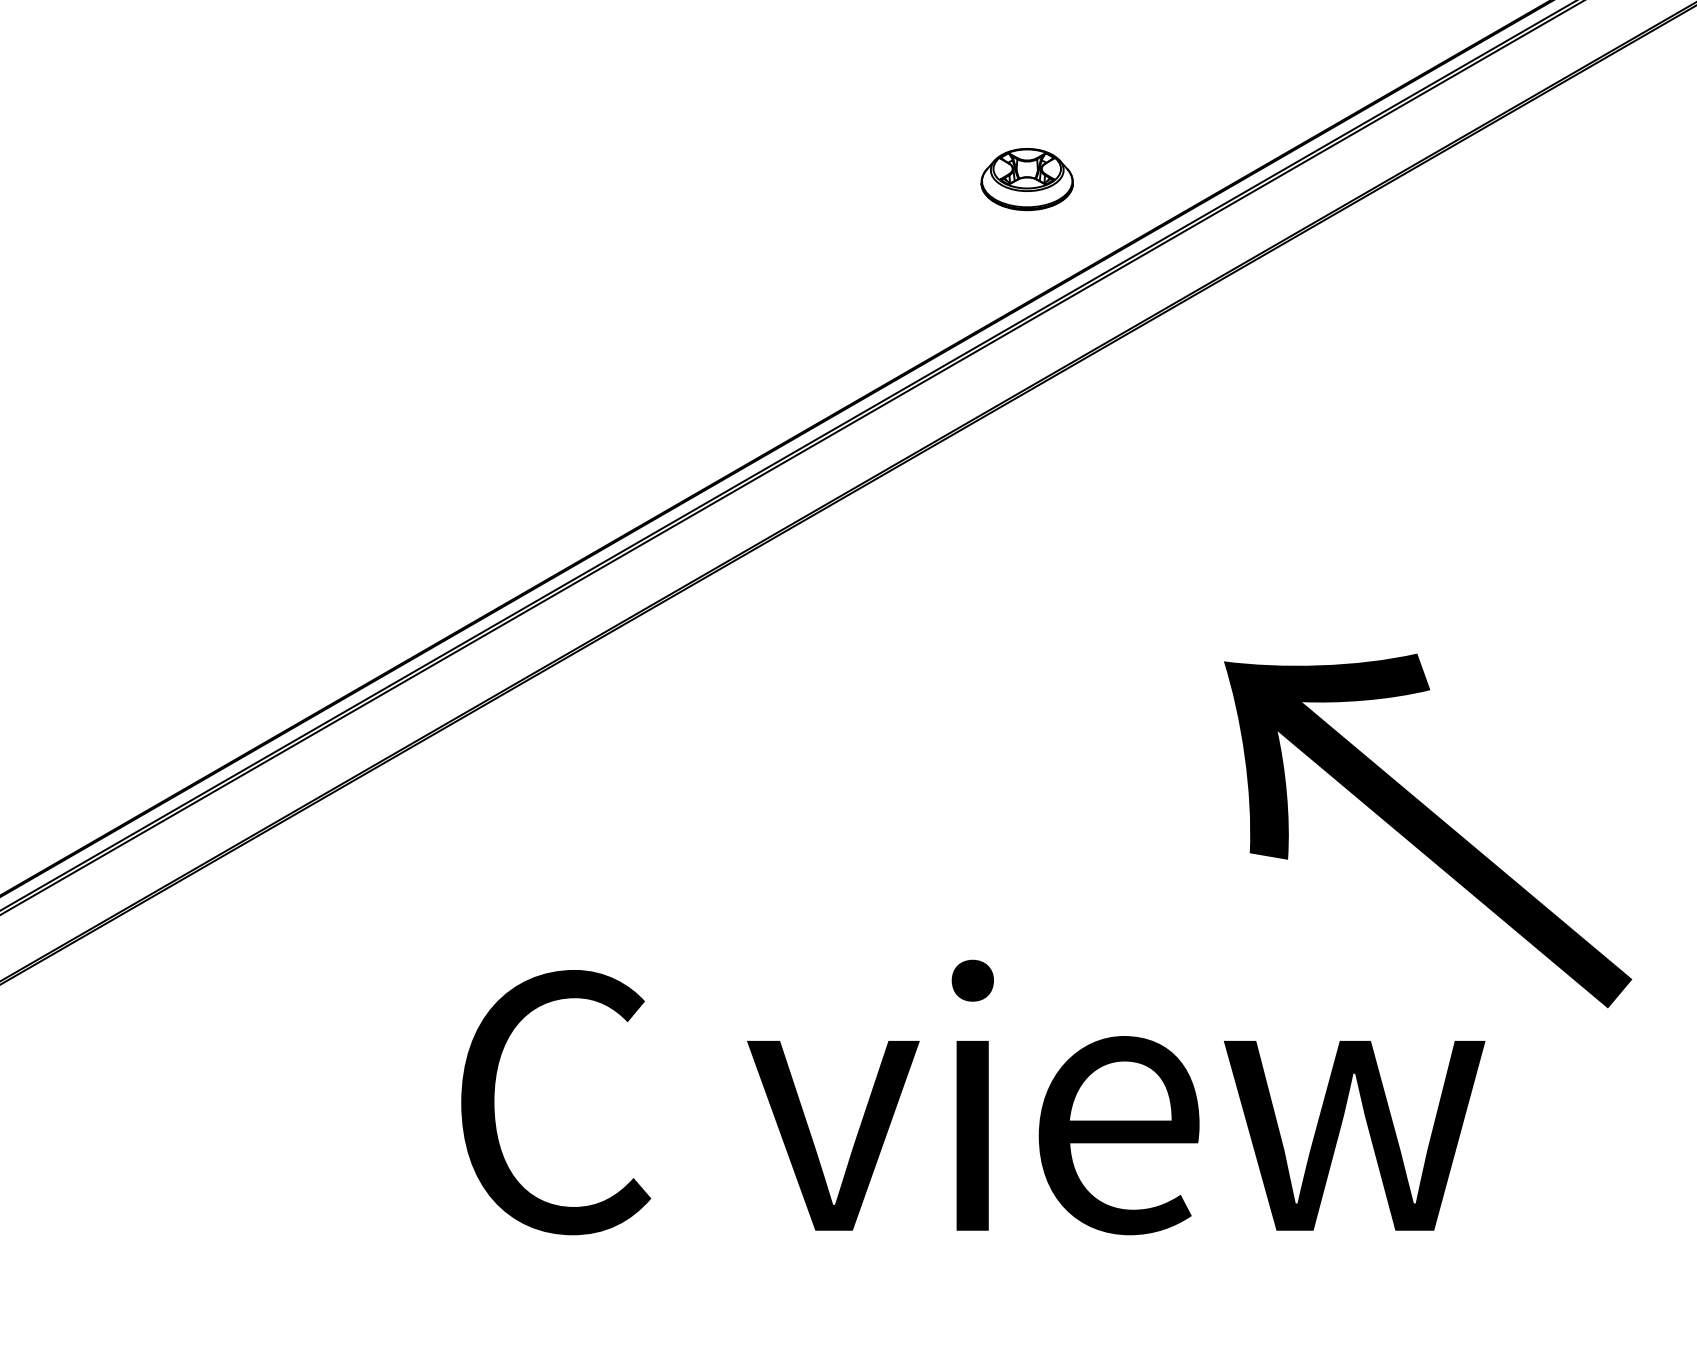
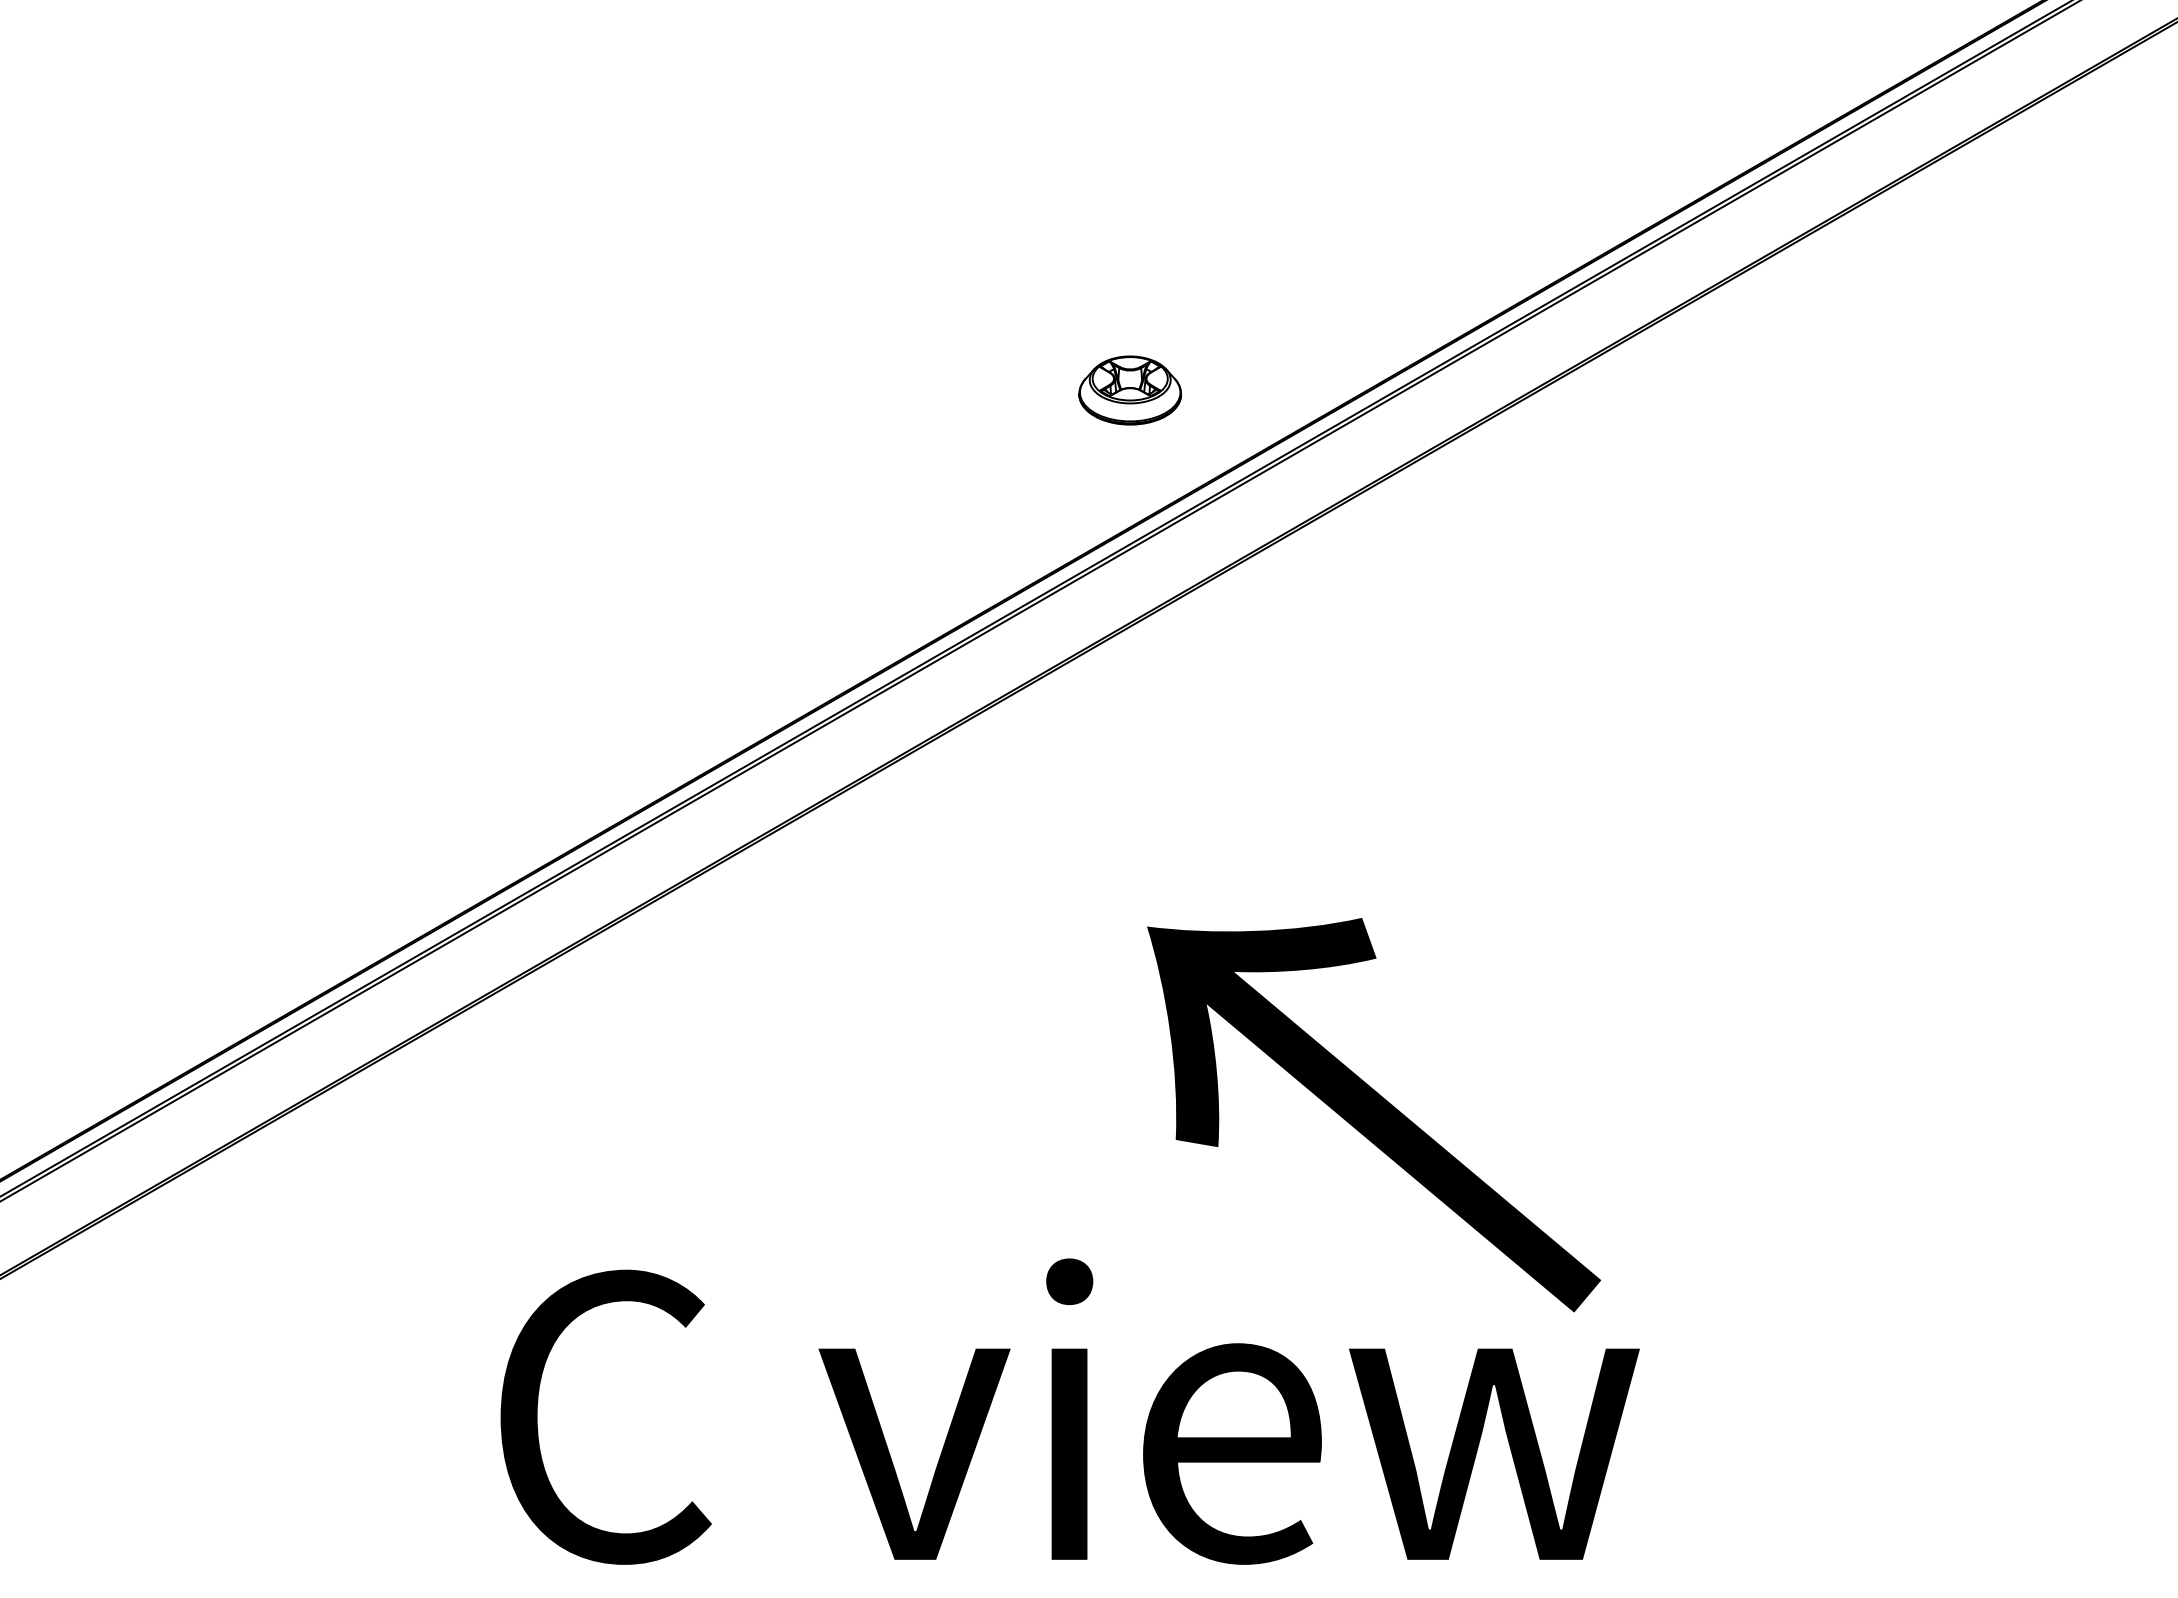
text: (1428, 831) -> (1374, 1115), moved

